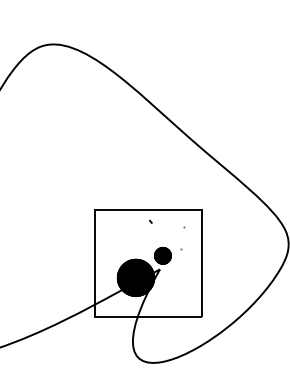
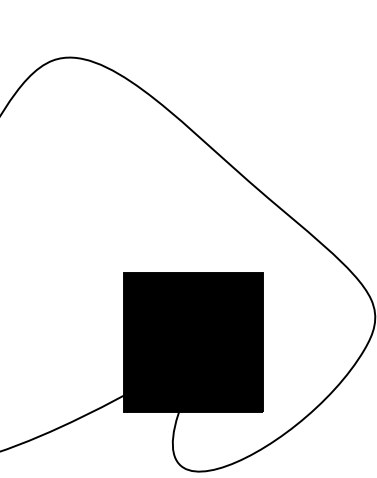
fill: (148, 263) -> (193, 342), added

